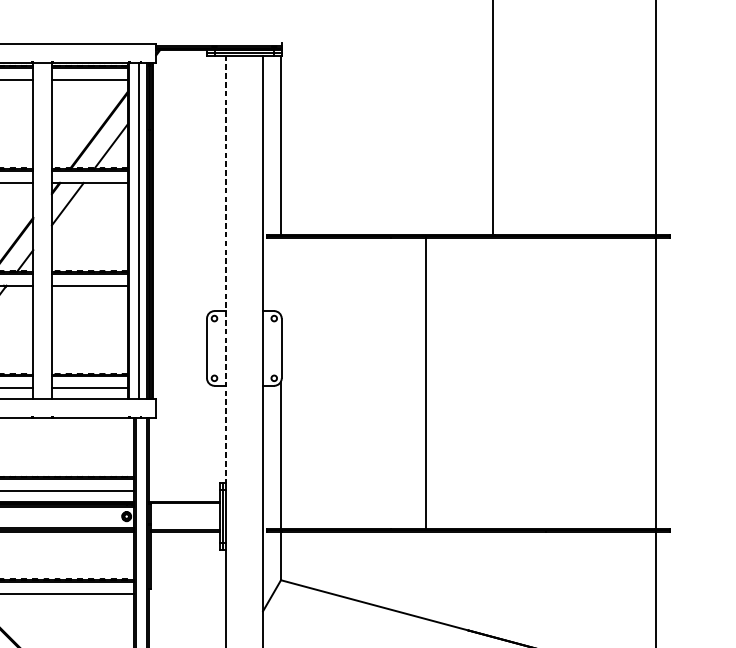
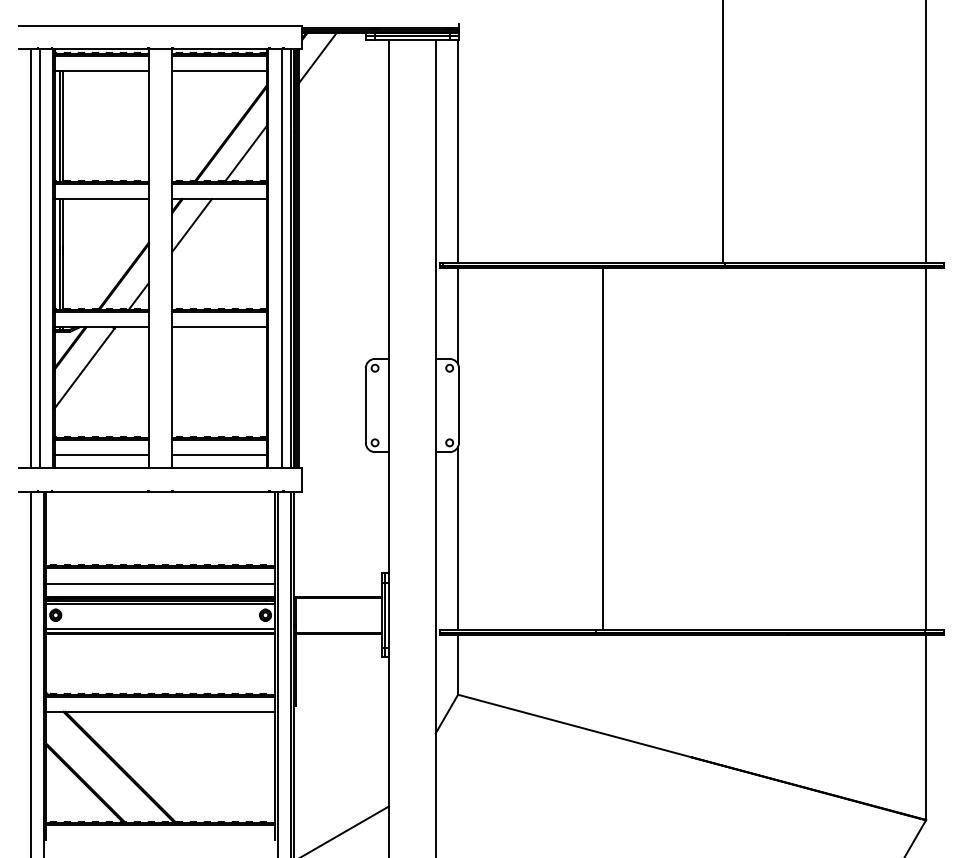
line: (168, 69) -> (317, 57), added
line: (226, 269) -> (389, 306), dashed -> solid
line: (281, 277) -> (458, 316), added
line: (425, 383) -> (602, 449), moved

